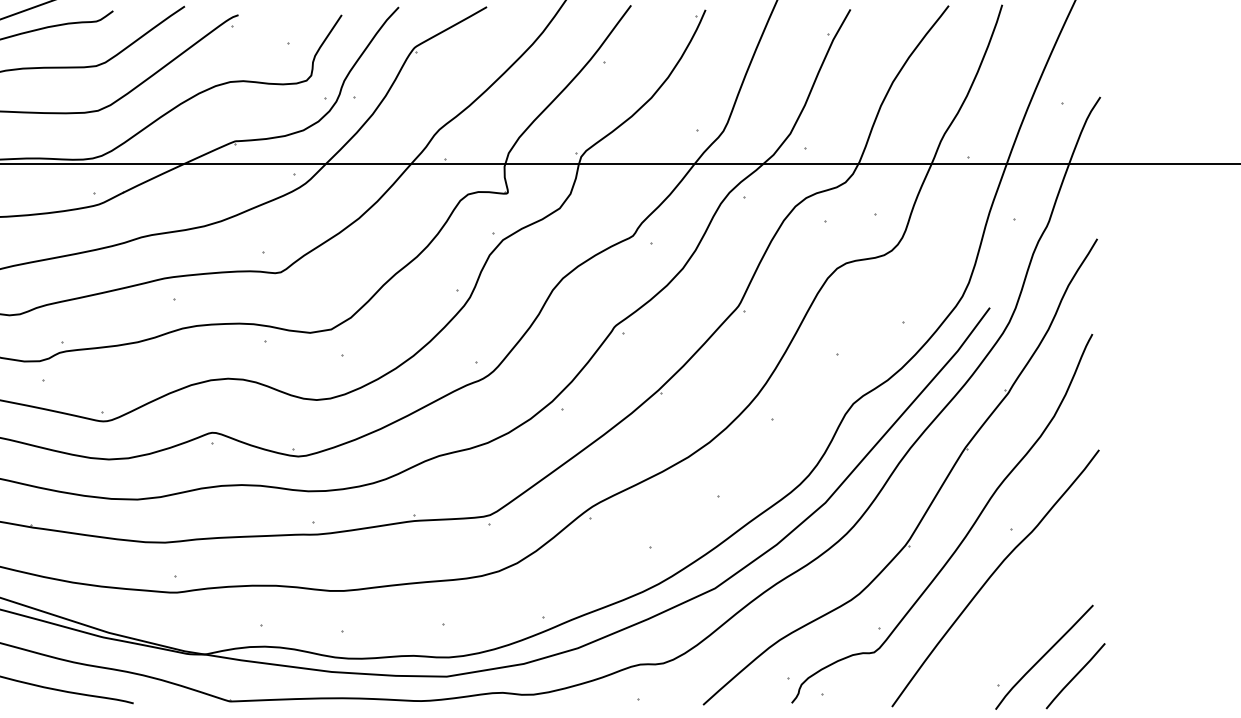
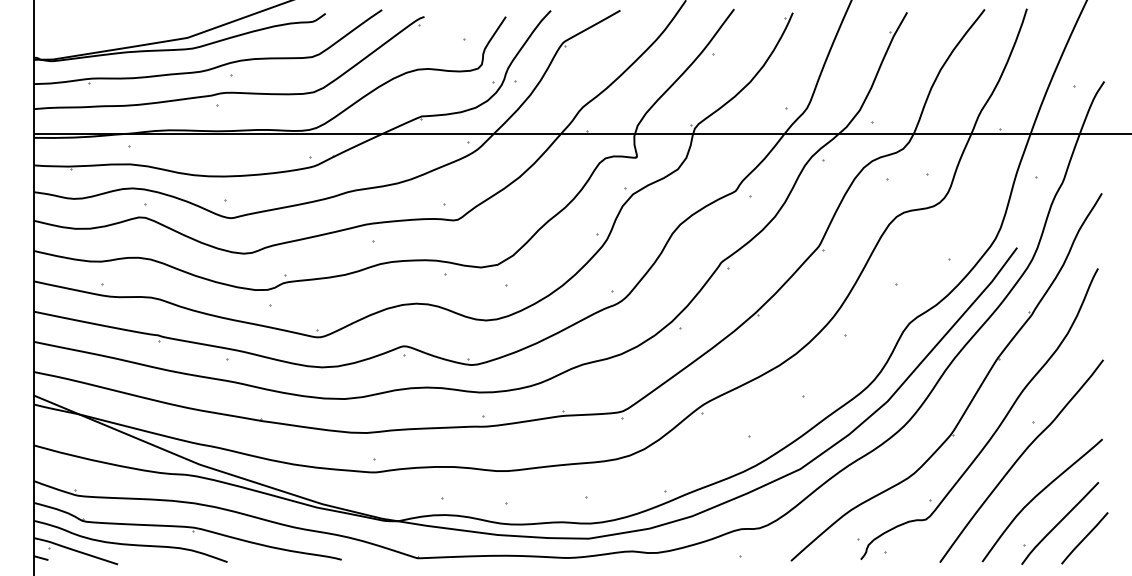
curve: (1015, 623) -> (1037, 496), added

